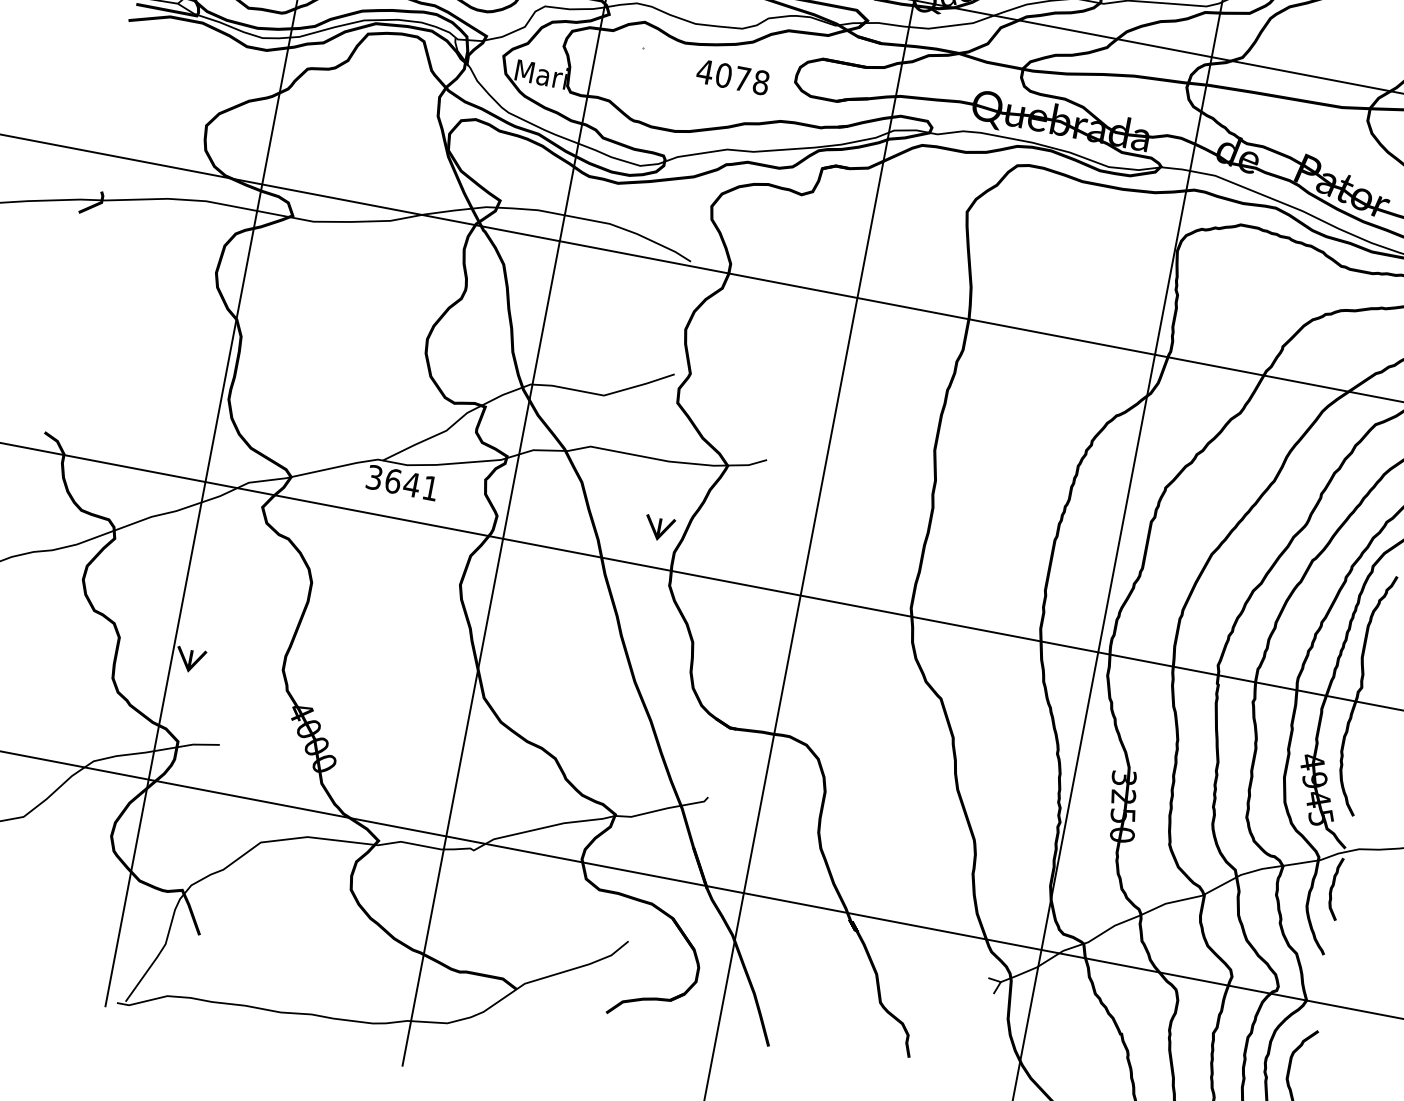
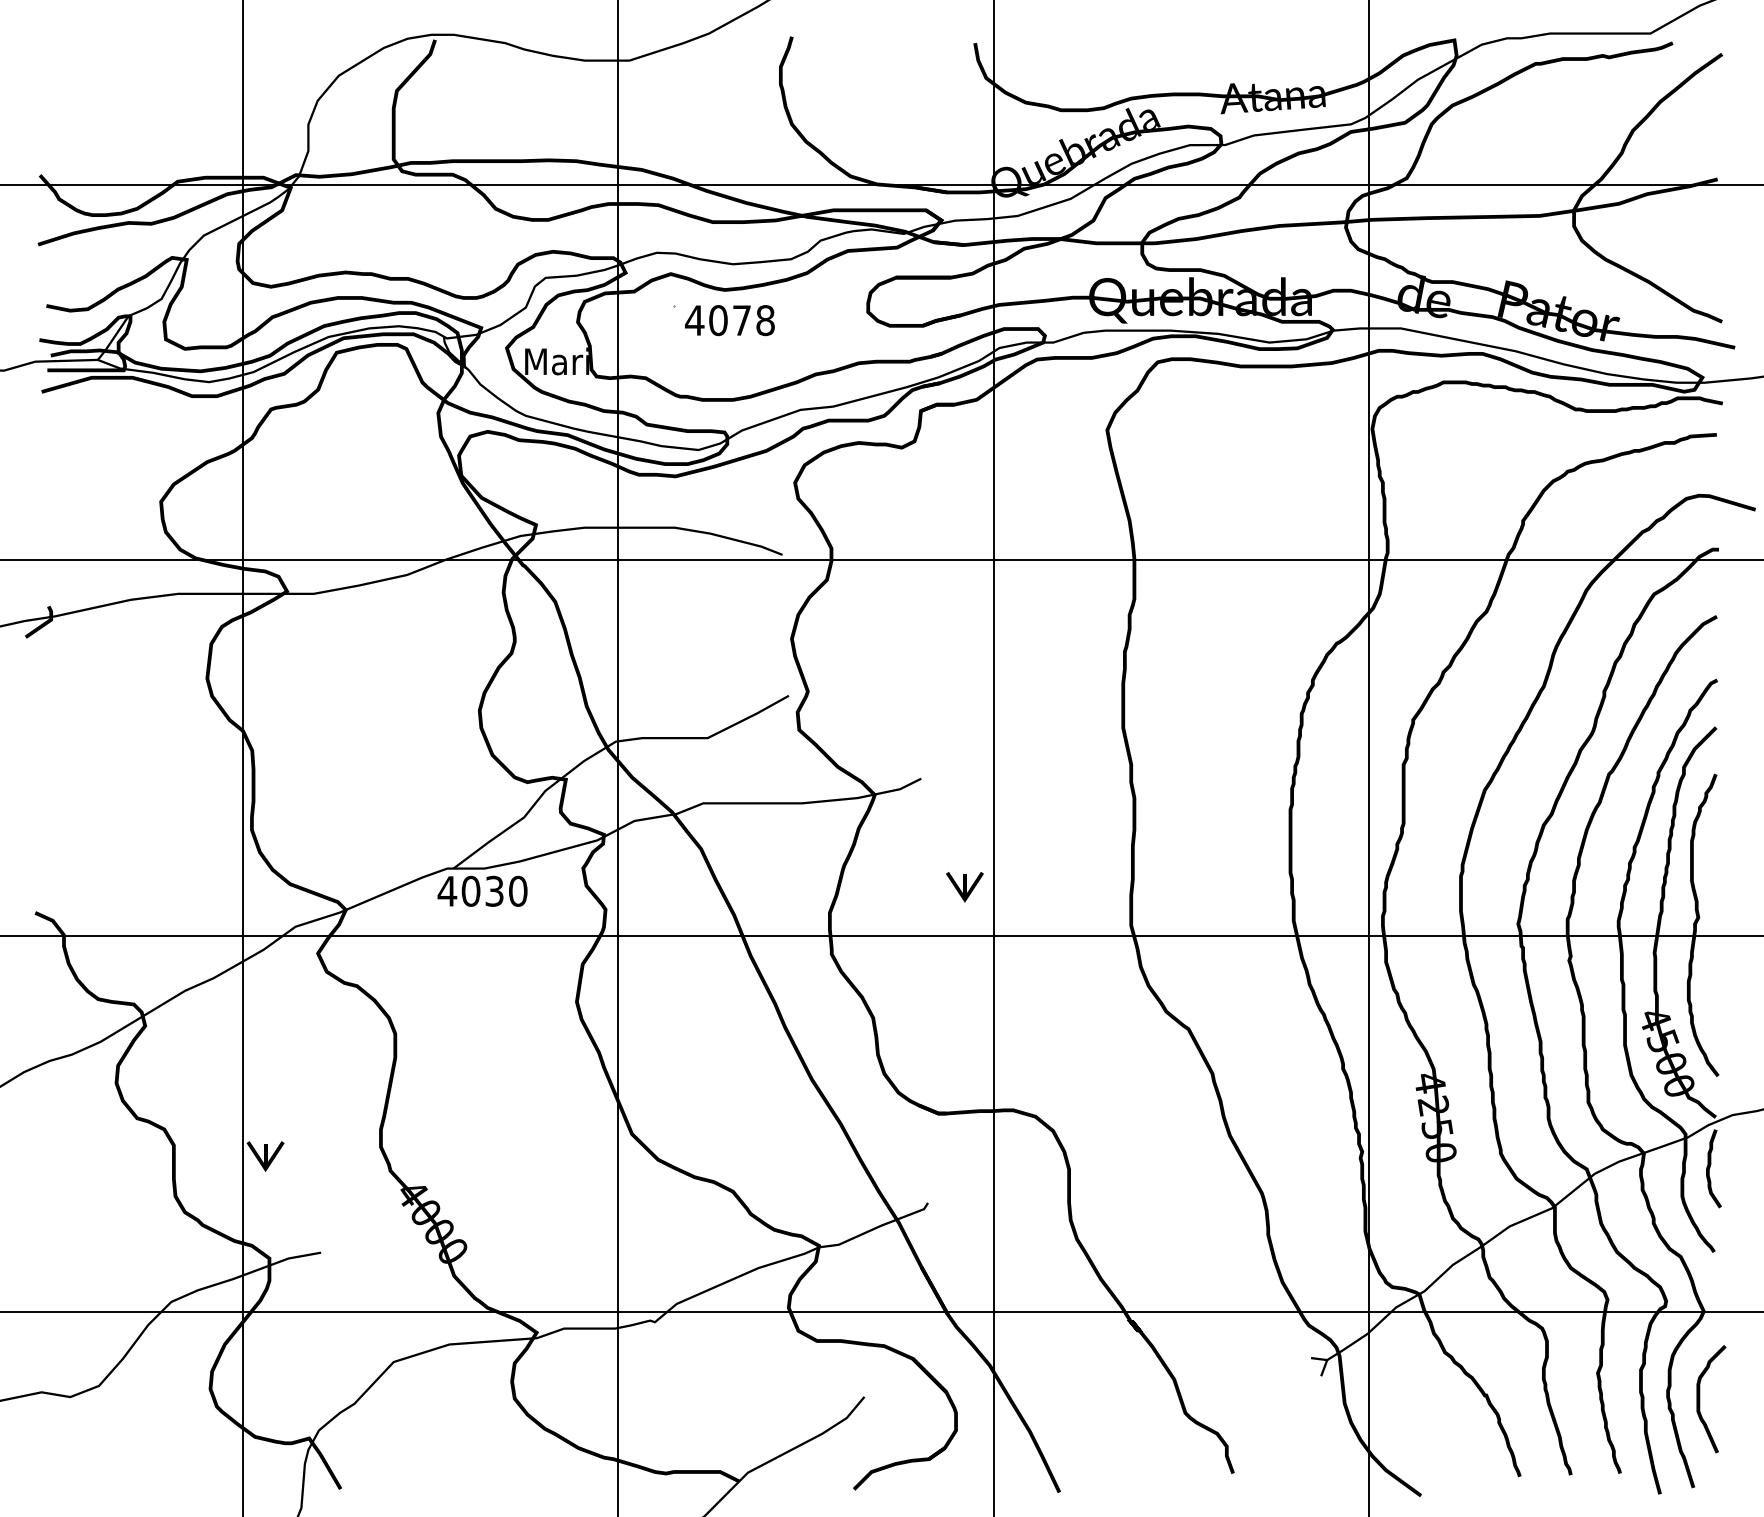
text: (732, 77) -> (729, 320), moved
text: (402, 482) -> (482, 890), 3641 -> 4030
part: (658, 528) -> (964, 887), moved
text: (1123, 777) -> (1429, 1082), 3250 -> 4250
text: (1317, 798) -> (1670, 1062), 4945 -> 4500

